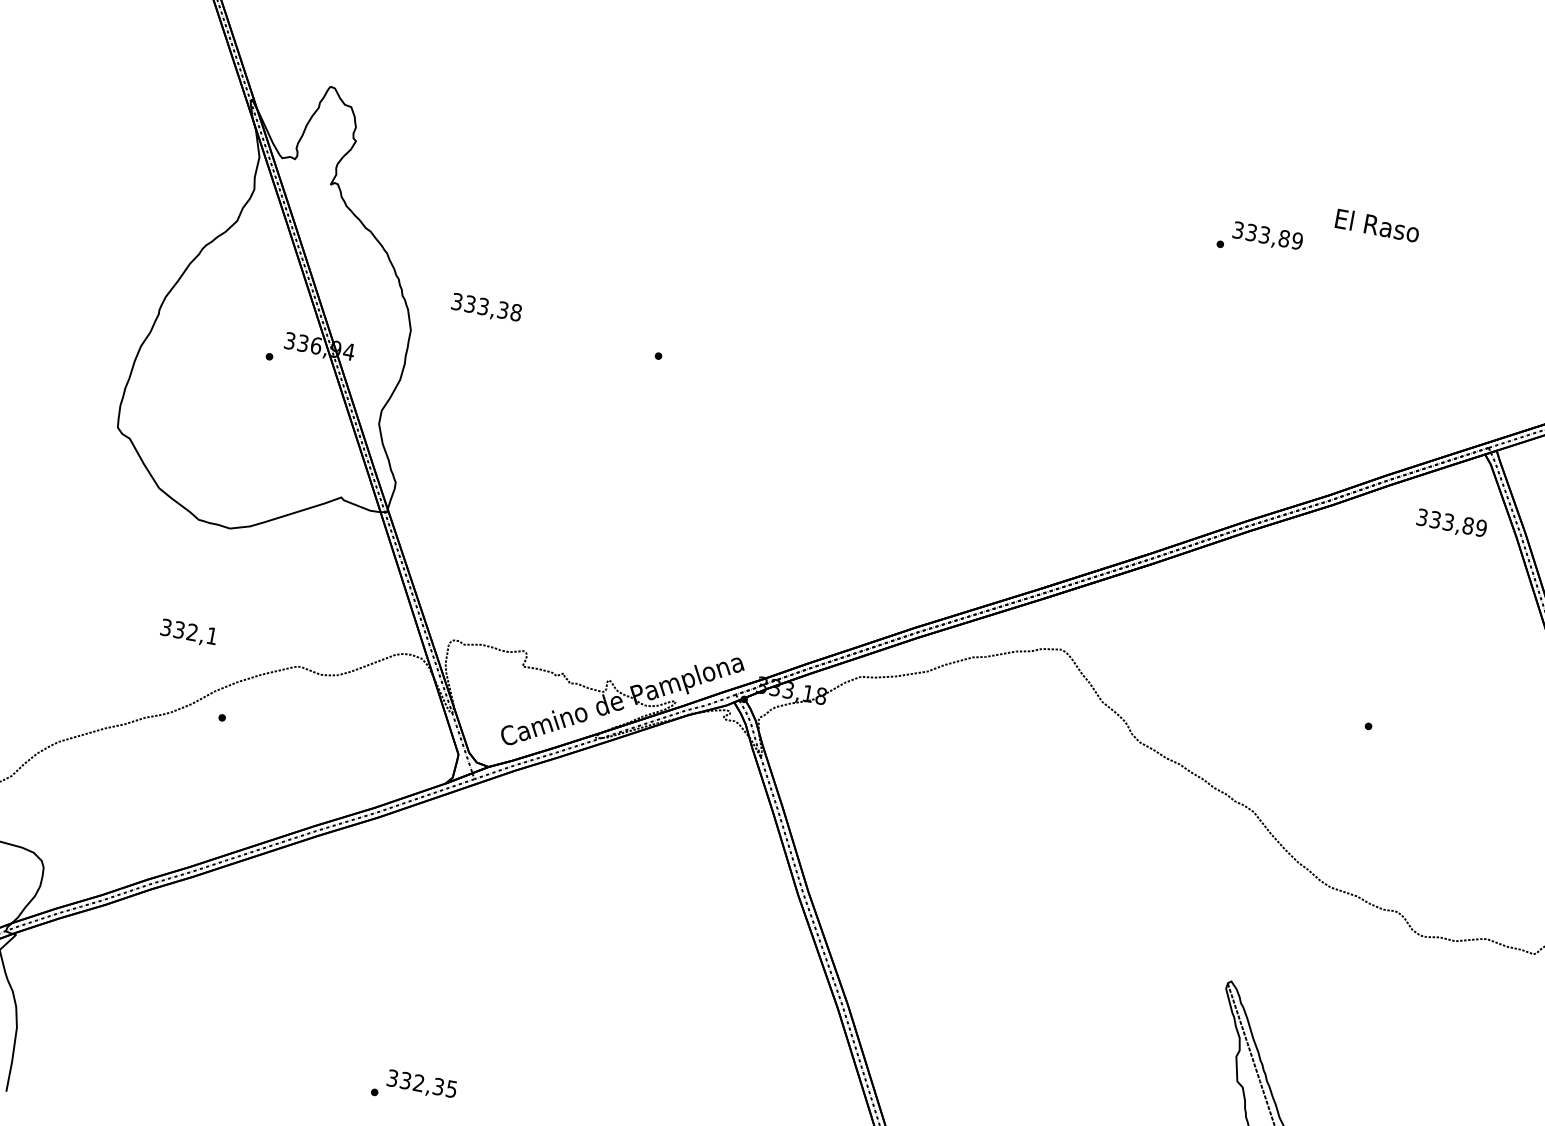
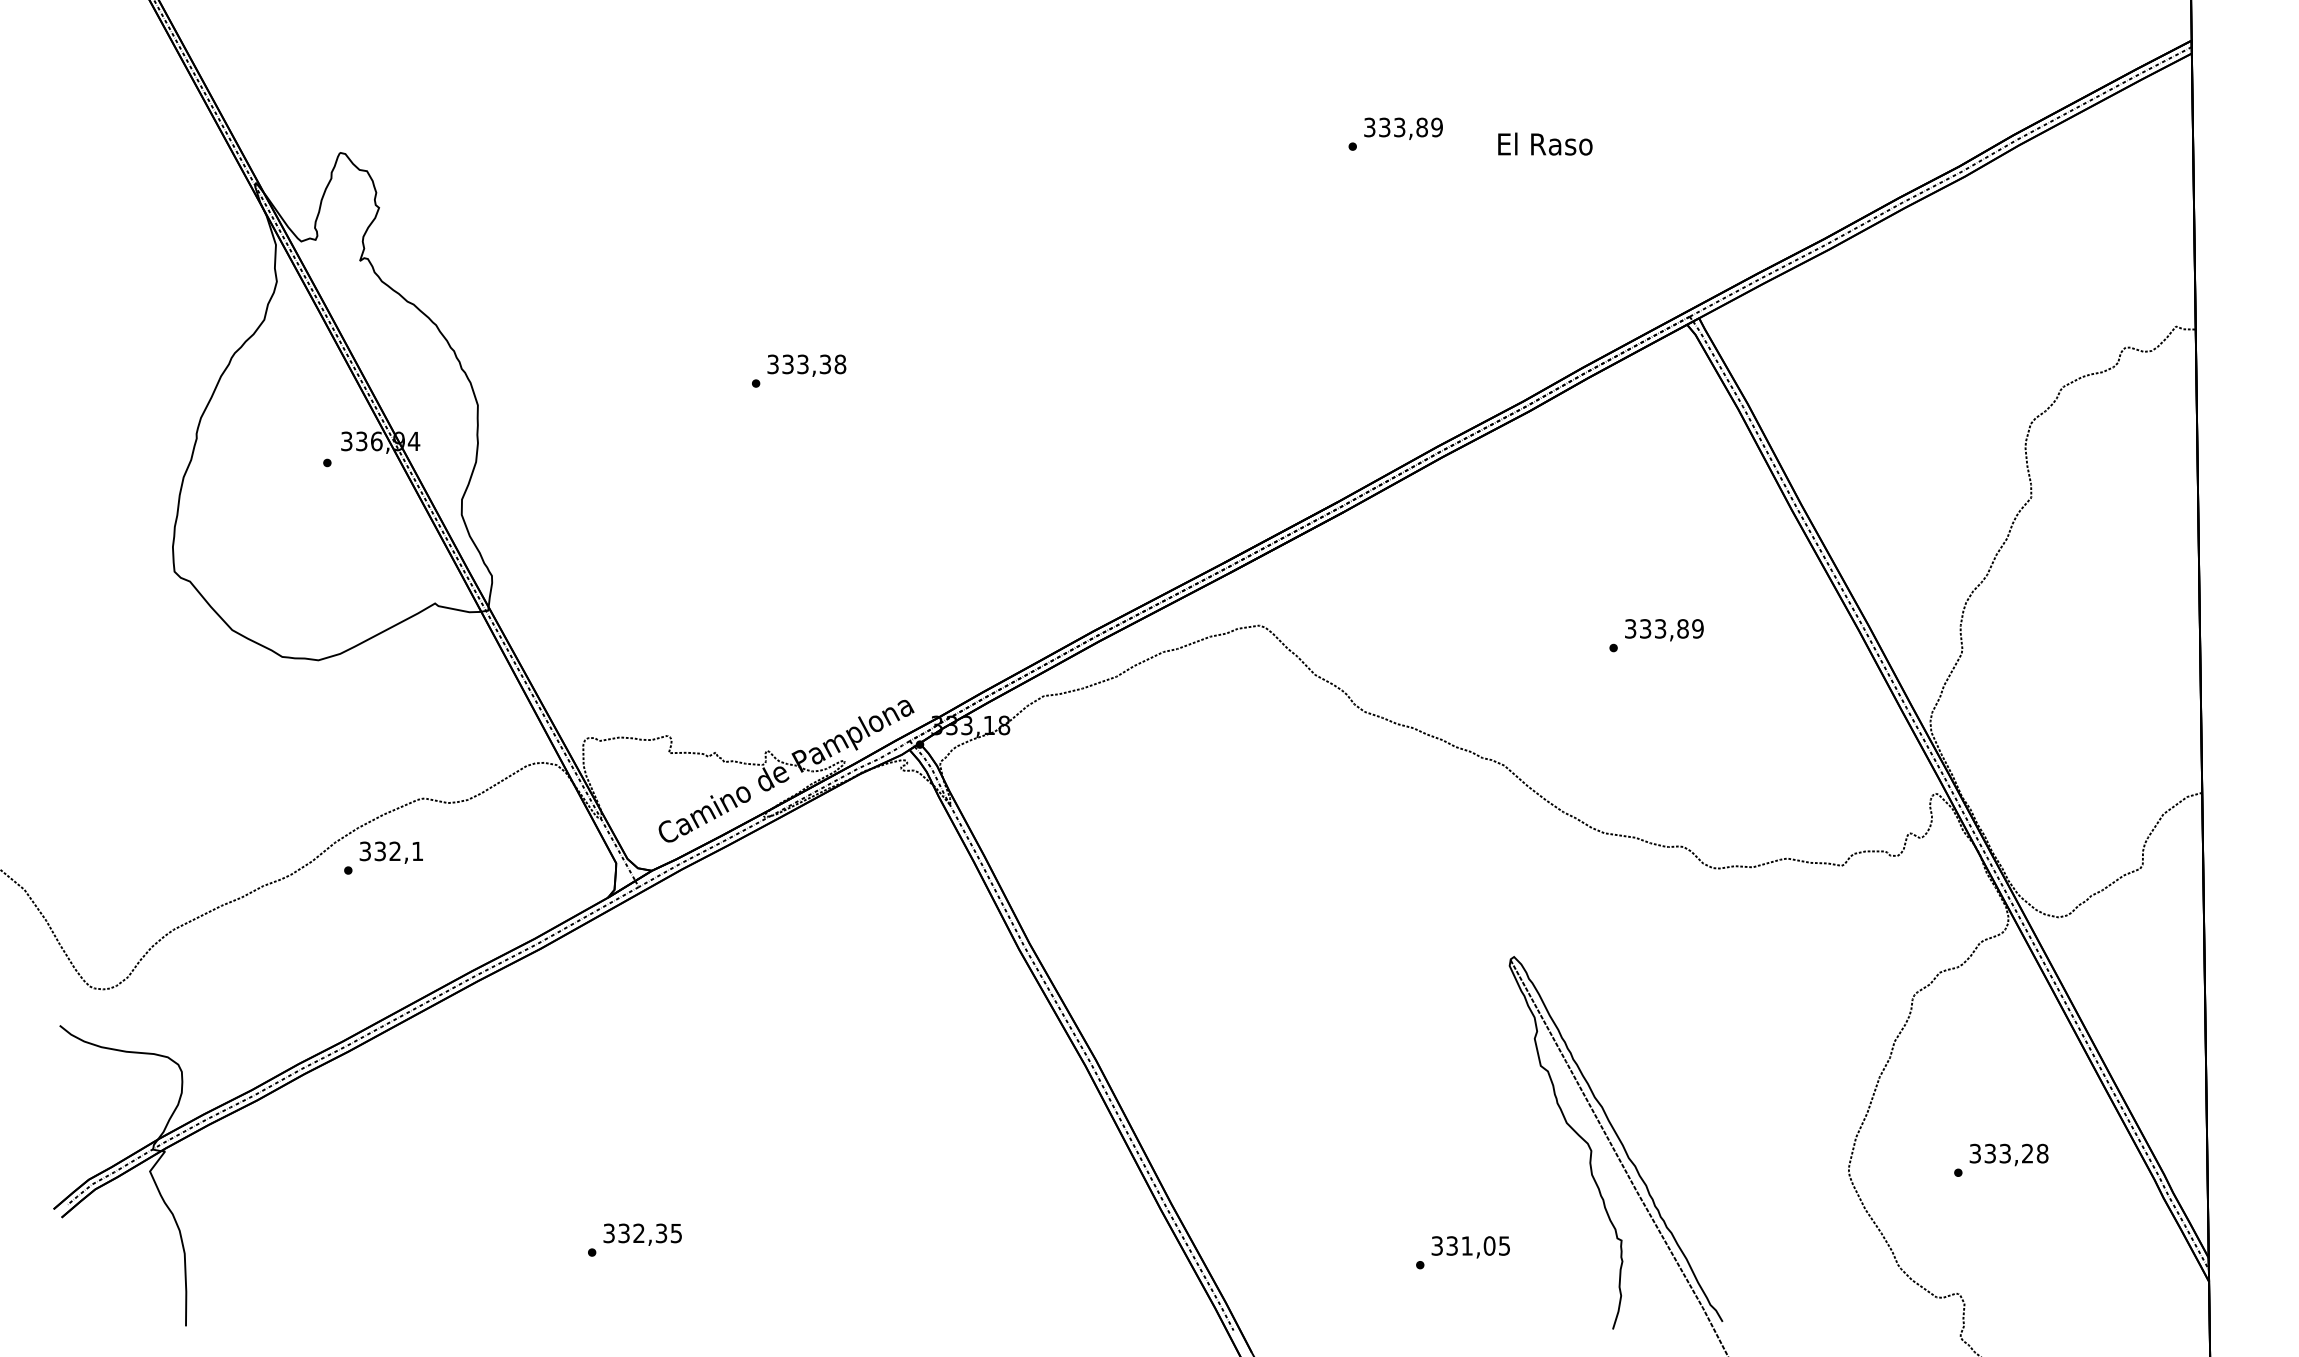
text: (1377, 225) -> (1545, 143), moved
text: (486, 308) -> (806, 365), moved
text: (1451, 524) -> (1664, 630), moved
text: (188, 632) -> (390, 852), moved

